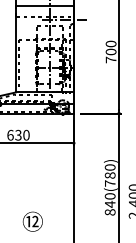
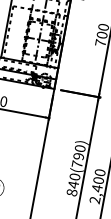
text: (110, 175) -> (79, 156), 840(780) -> 840(790)

